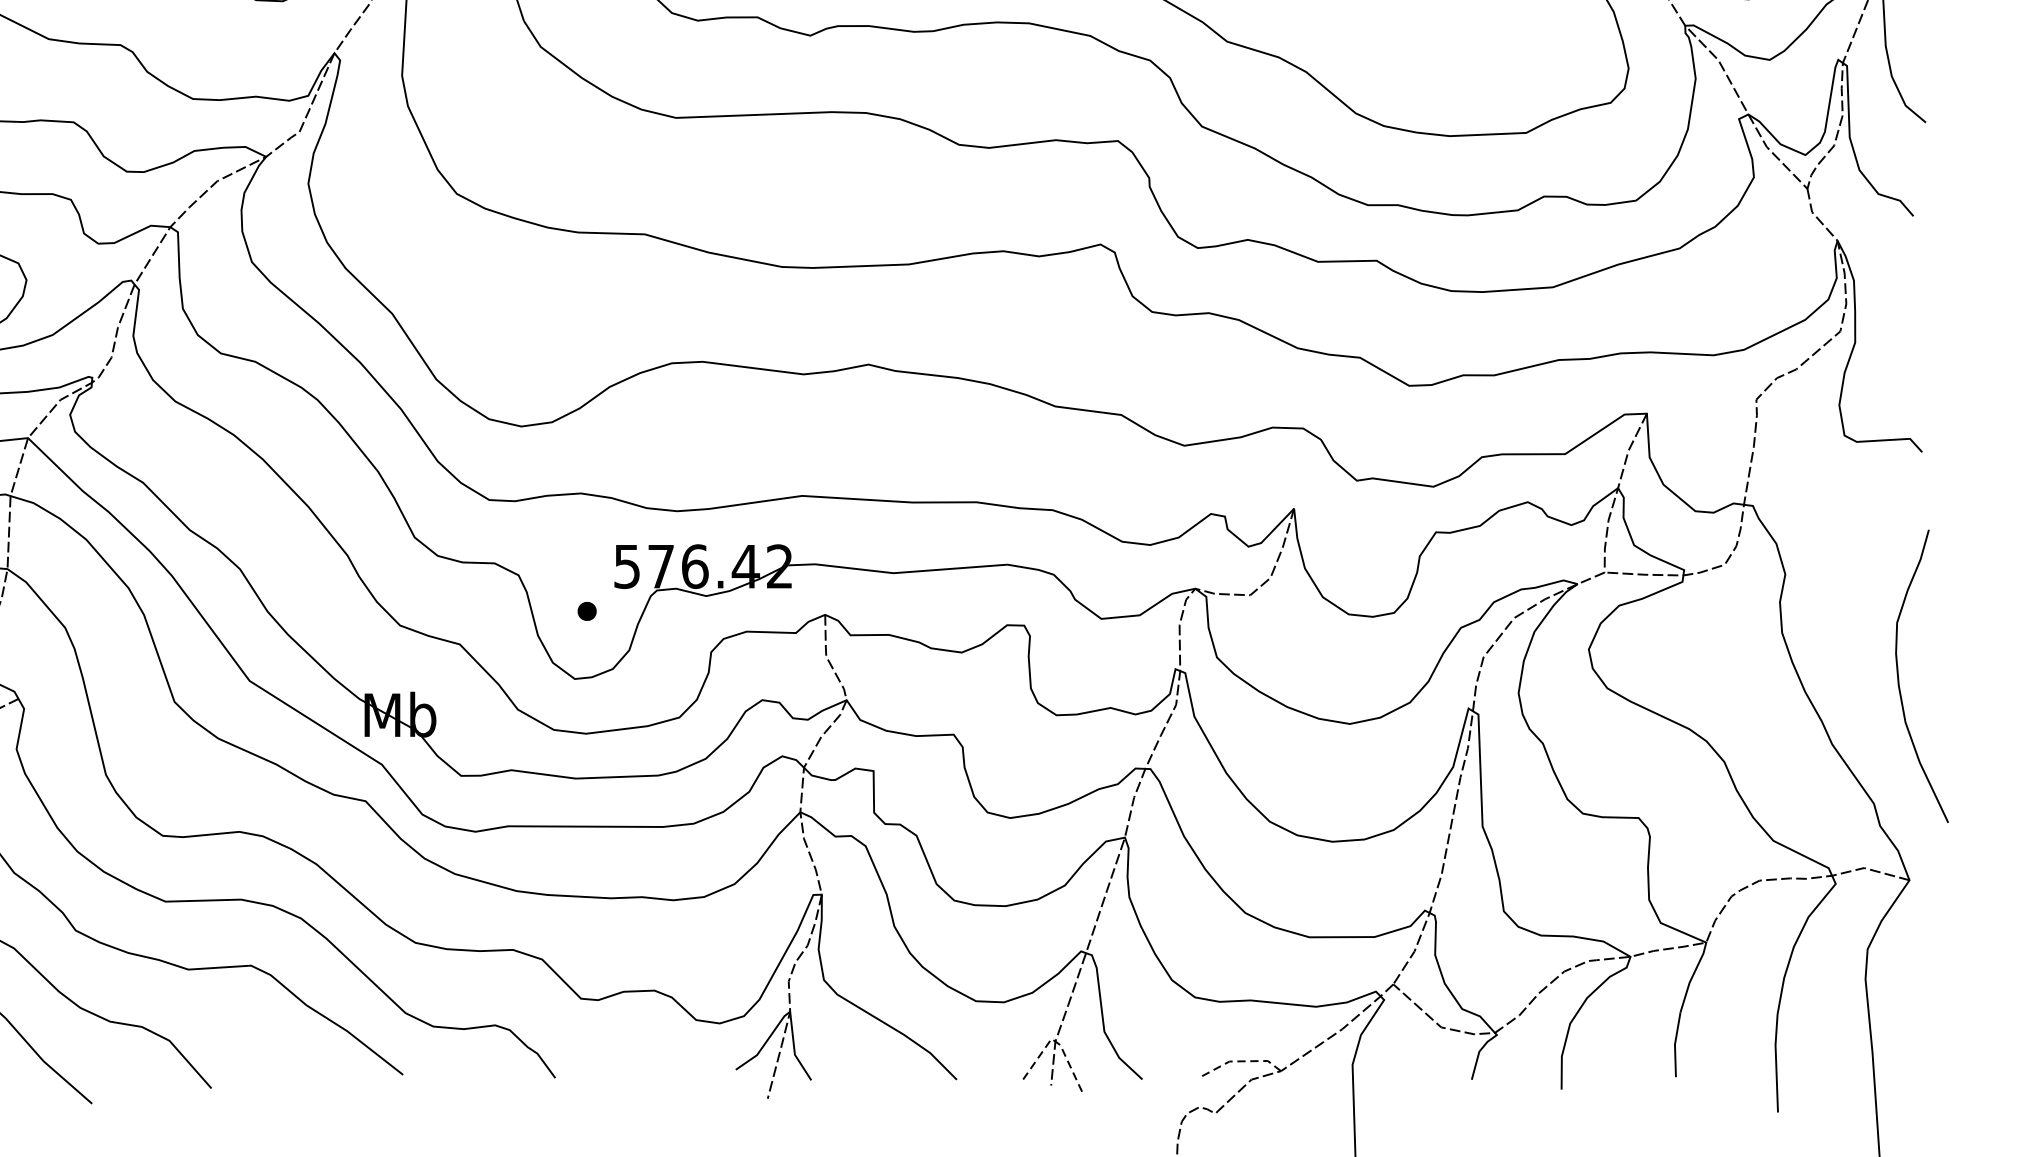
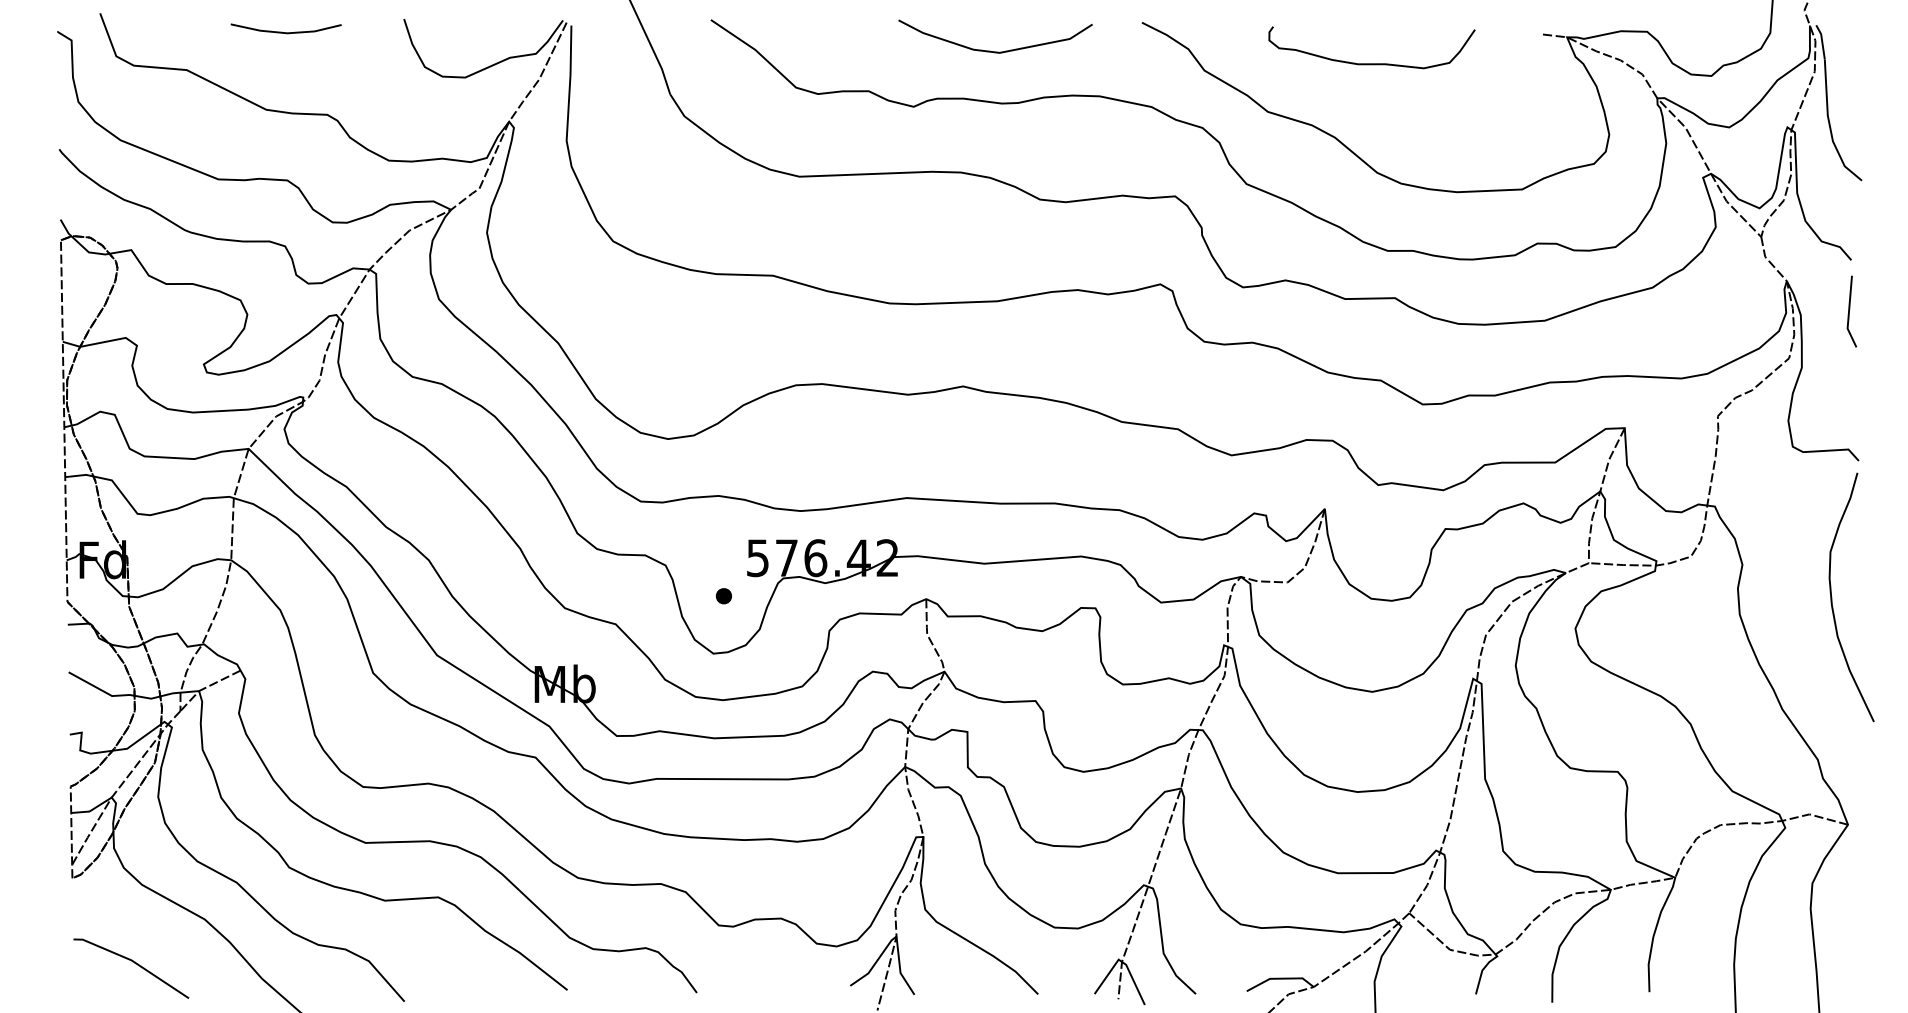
line: (1911, 276) -> (1849, 311), added
curve: (1899, 676) -> (1832, 597), moved
line: (1057, 1042) -> (1123, 962), dashed -> solid
line: (1241, 1061) -> (1280, 978), dashed -> solid

